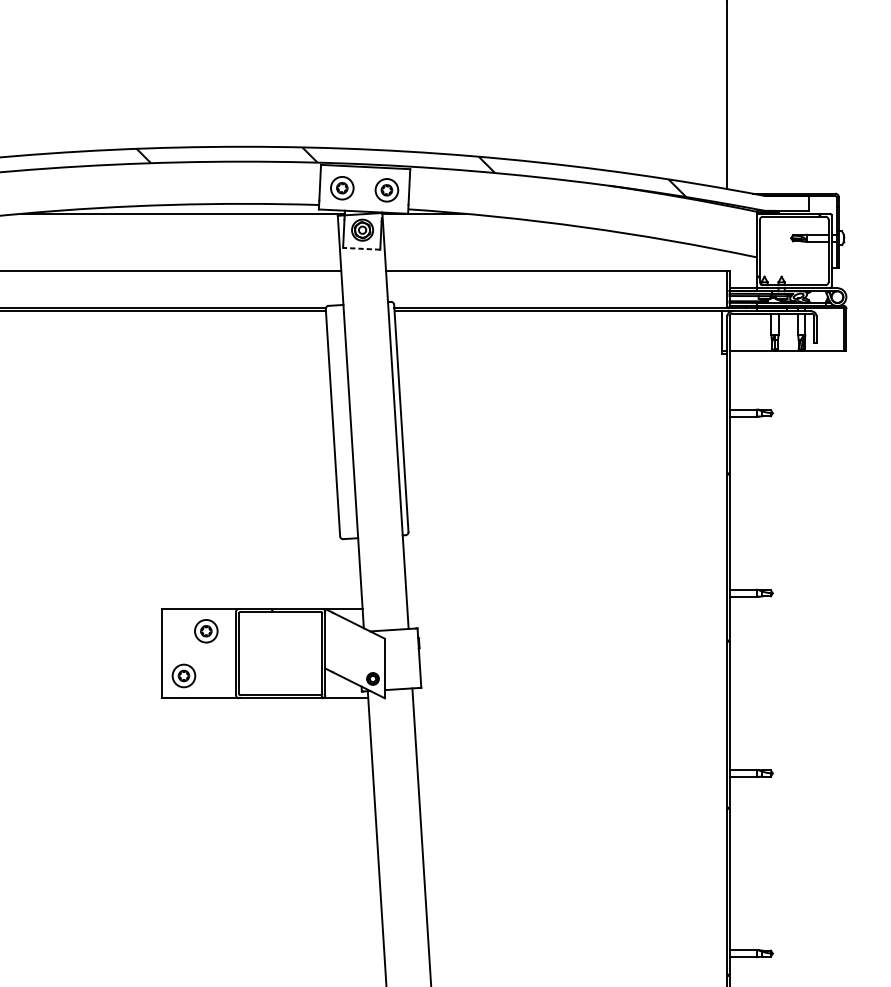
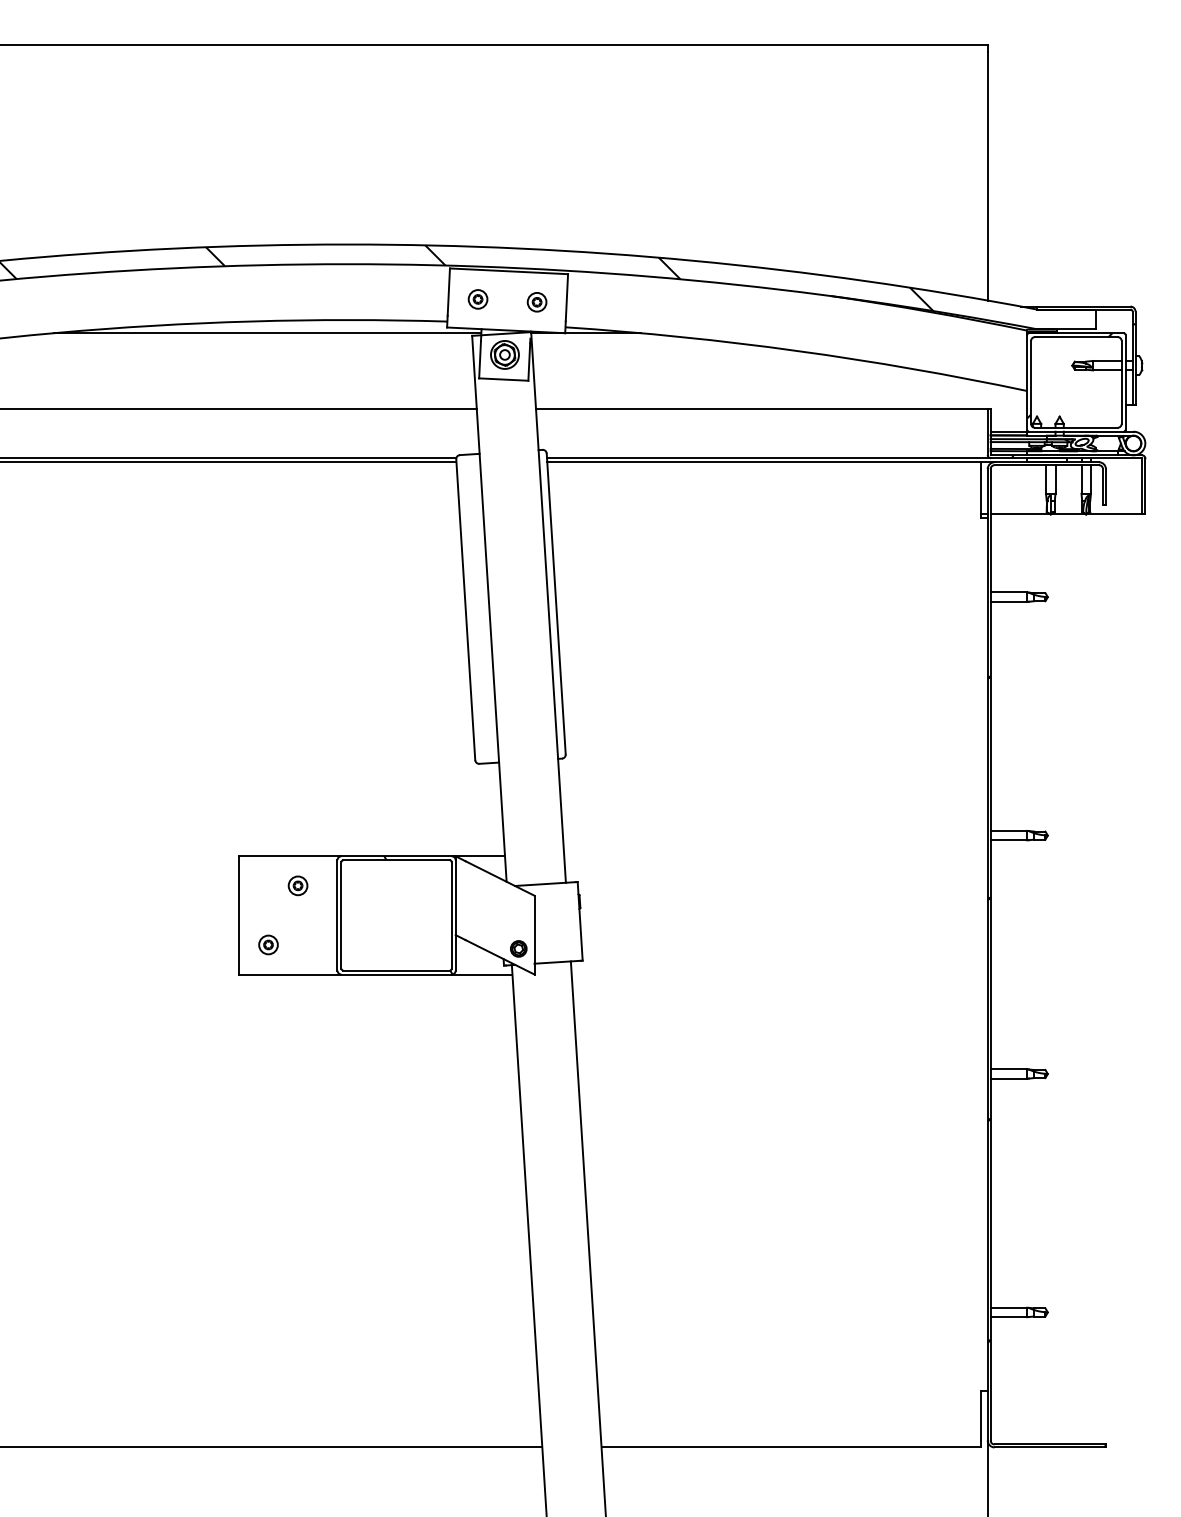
part: (341, 188) -> (477, 299), size x0.62
part: (386, 190) -> (536, 302), size x0.62
line: (361, 248) -> (503, 379), dashed -> solid
part: (205, 631) -> (297, 885), size x0.62
part: (183, 675) -> (268, 944), size x0.62

